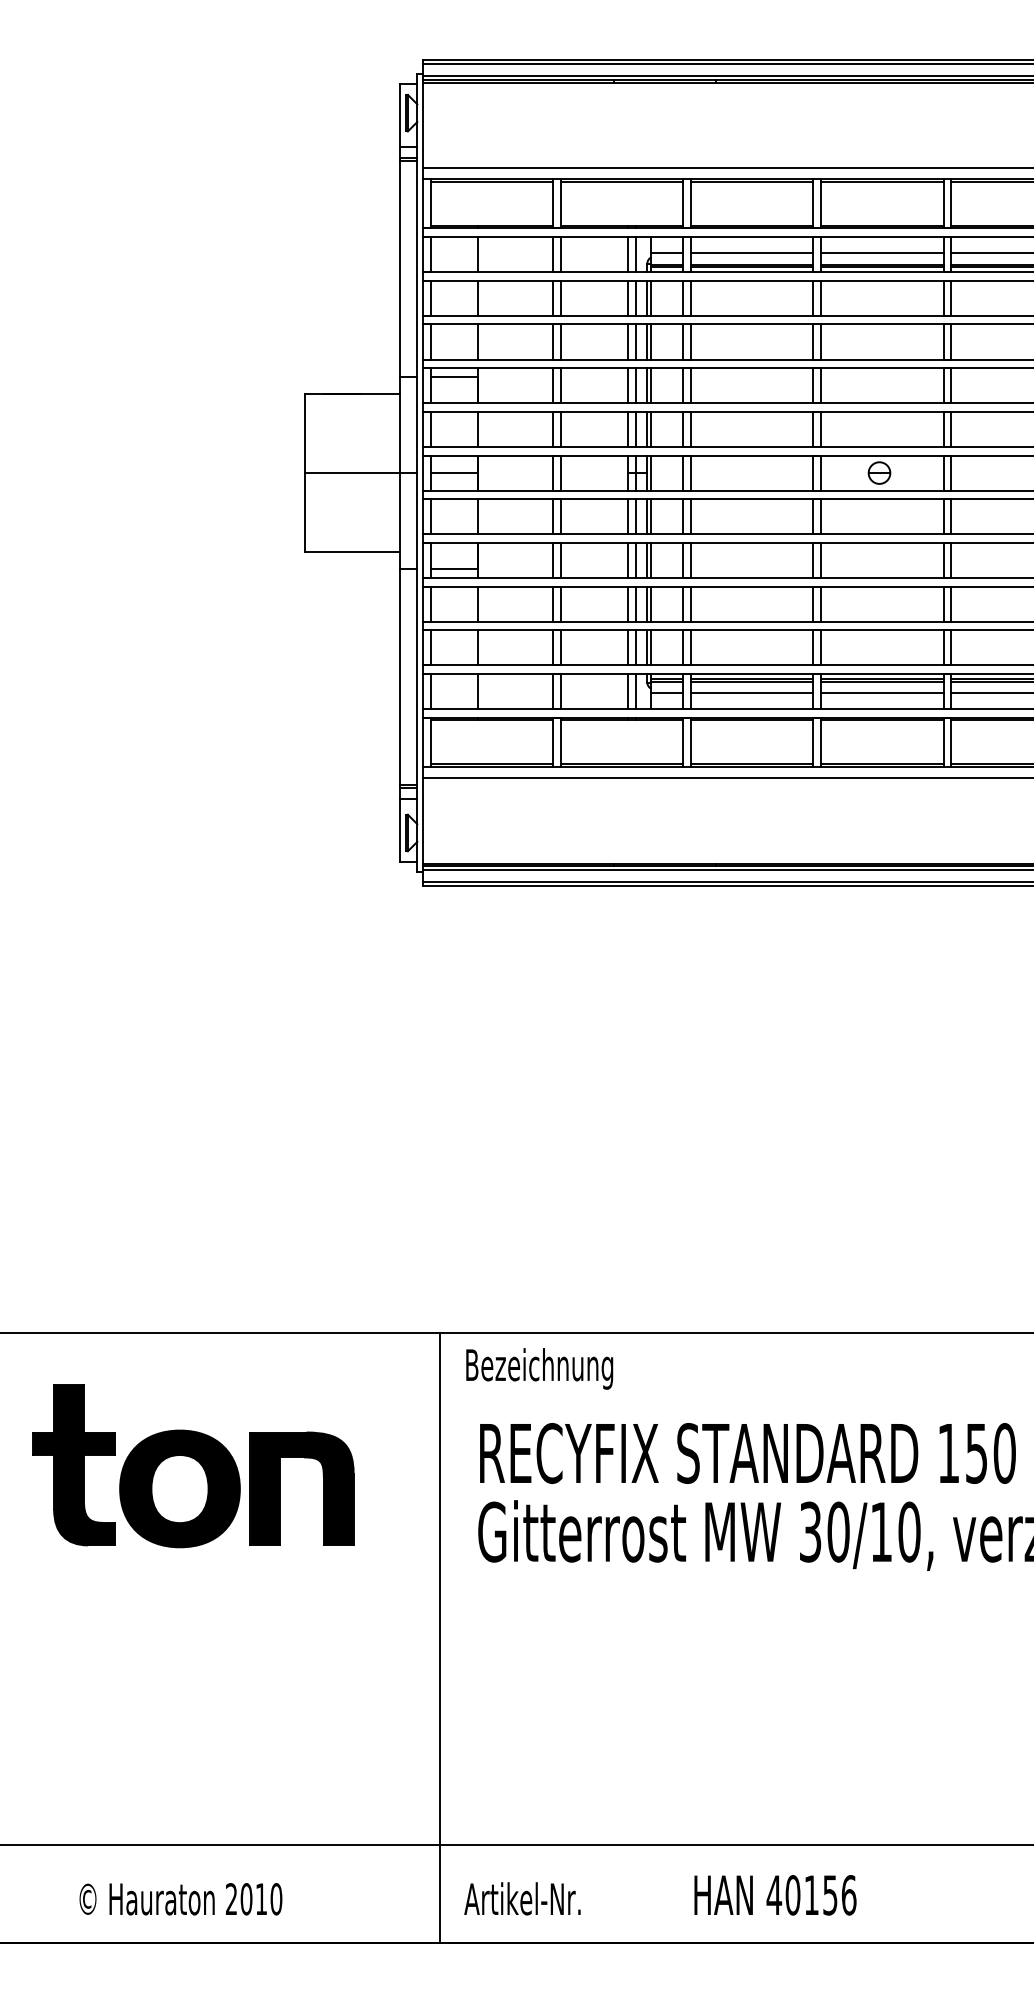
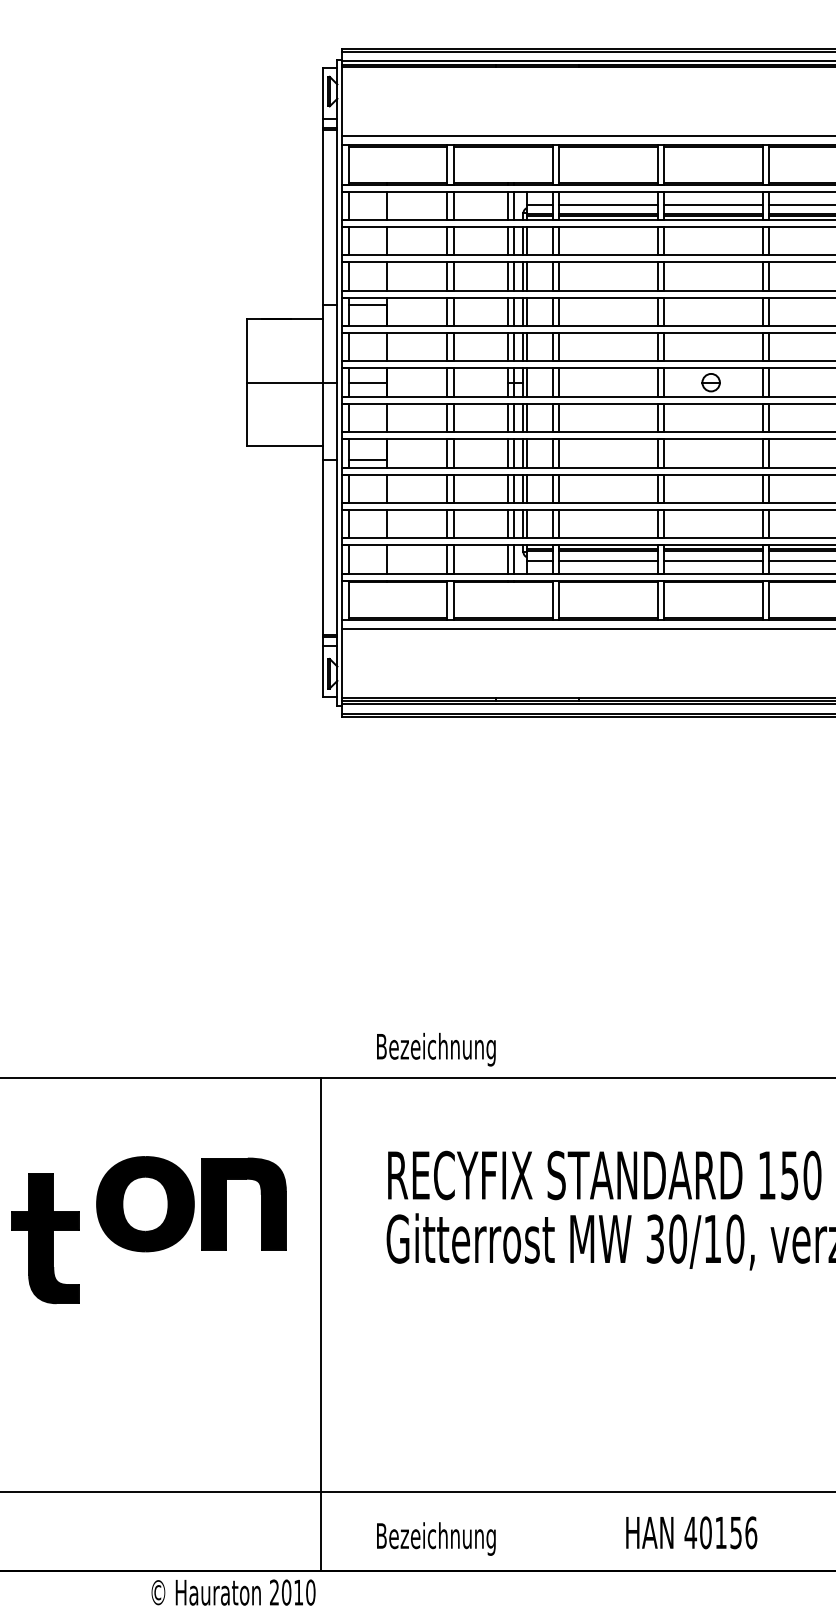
text: (539, 1368) -> (436, 1049), moved
part: (73, 1465) -> (44, 1238), moved
line: (439, 1637) -> (320, 1324), moved
text: (775, 1895) -> (691, 1532), moved
text: (180, 1899) -> (233, 1592), moved
text: (538, 1902) -> (435, 1538), Artikel-Nr. -> Bezeichnung

